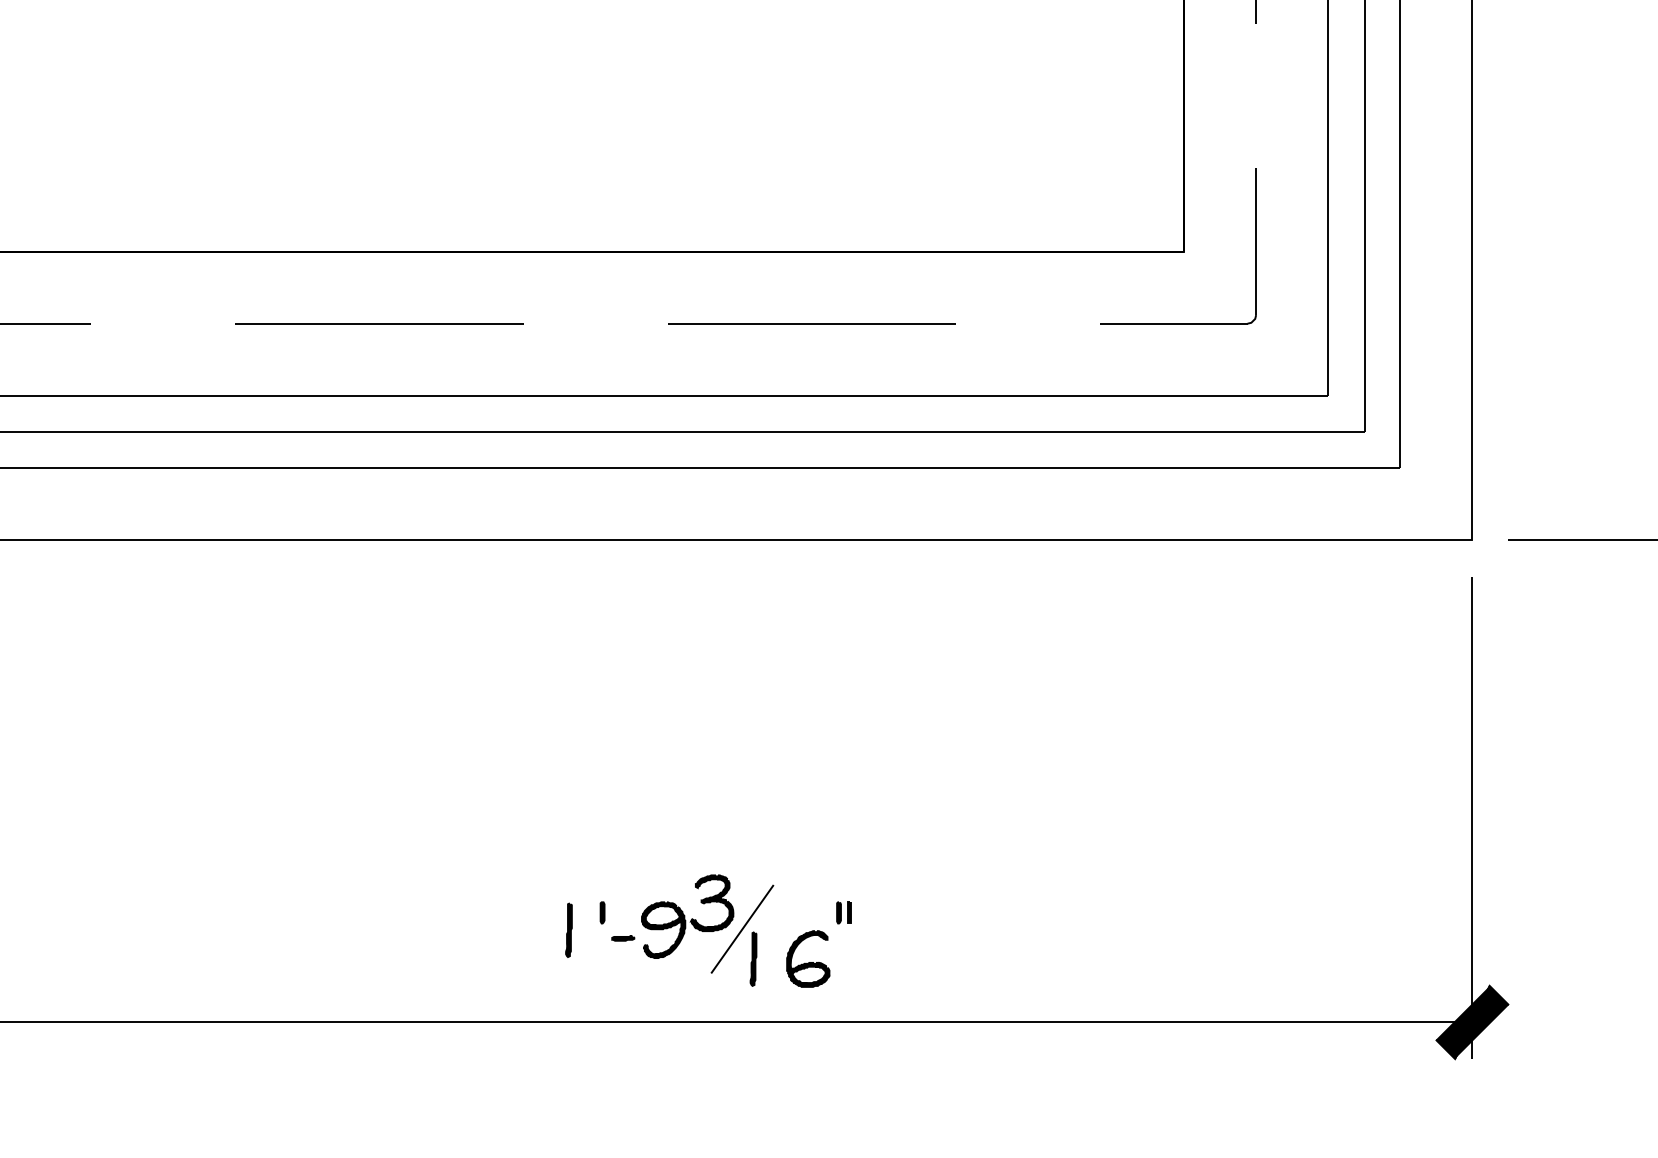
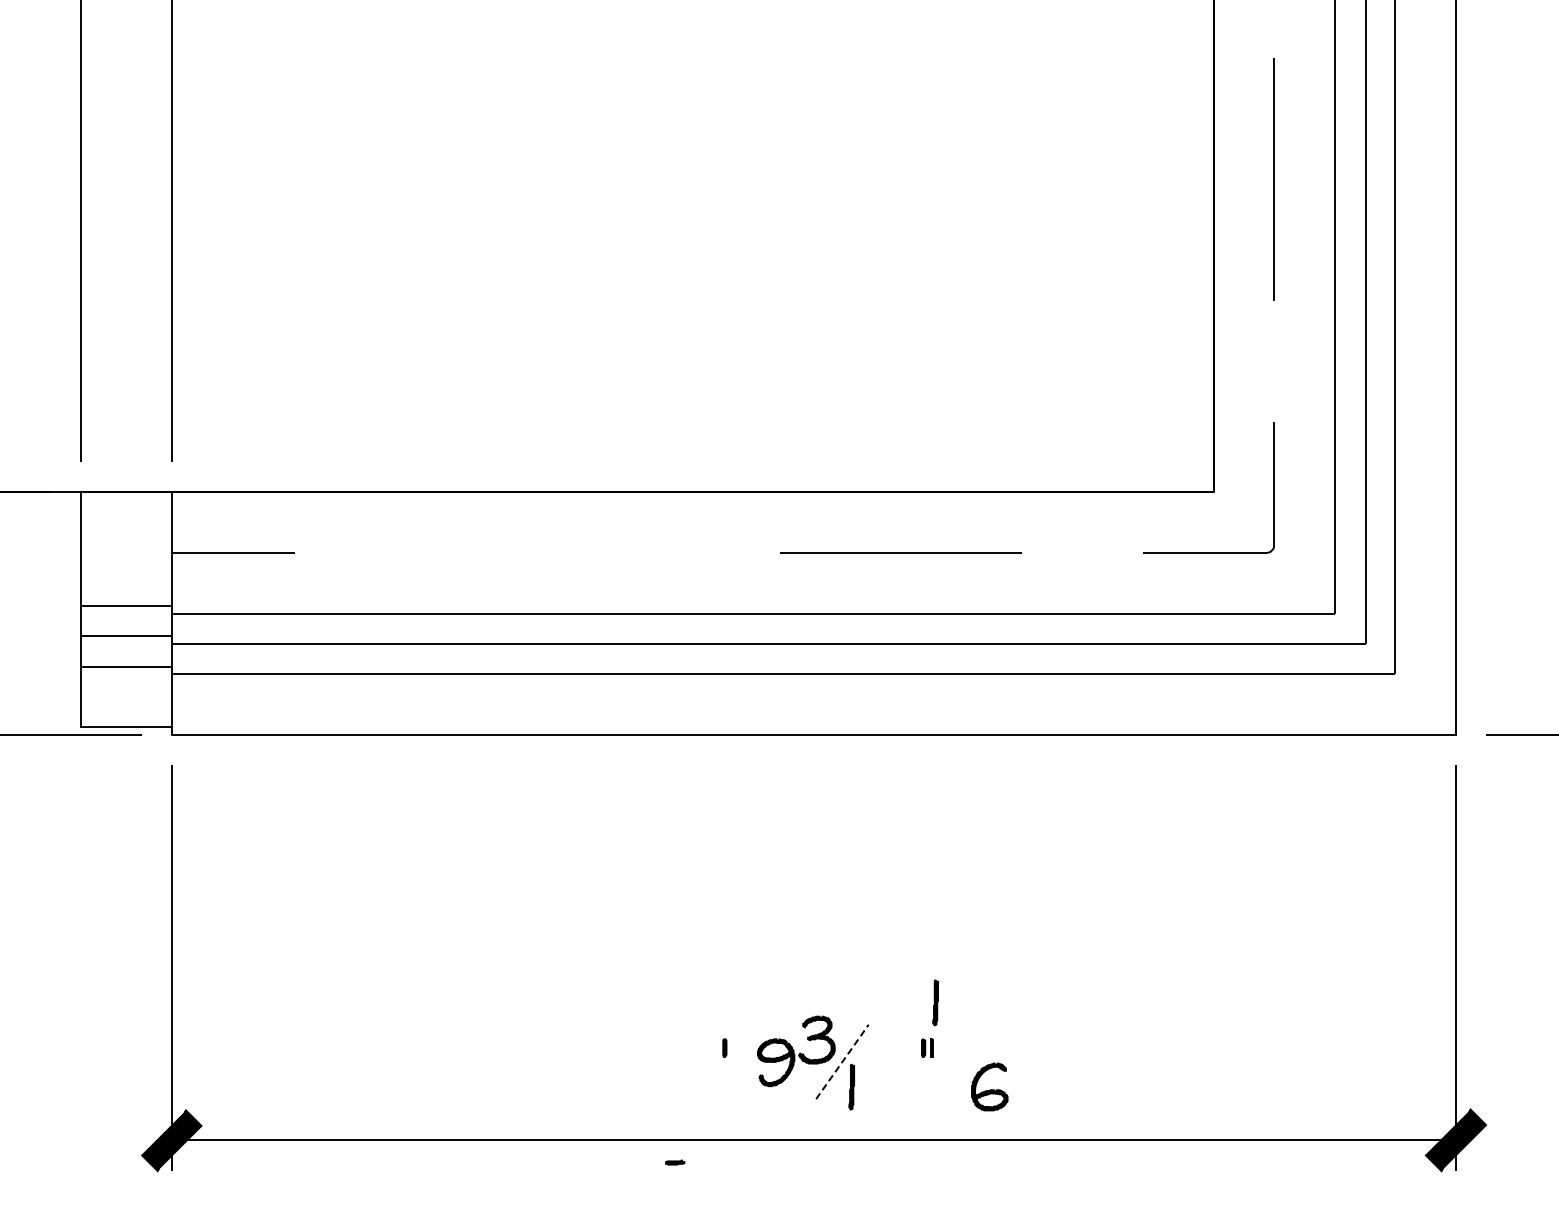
line: (379, 323) -> (537, 552), removed
line: (742, 928) -> (842, 1061), solid -> dashed
part: (568, 929) -> (935, 1002), moved
part: (623, 938) -> (675, 1162), moved
part: (807, 958) -> (989, 1086), moved

